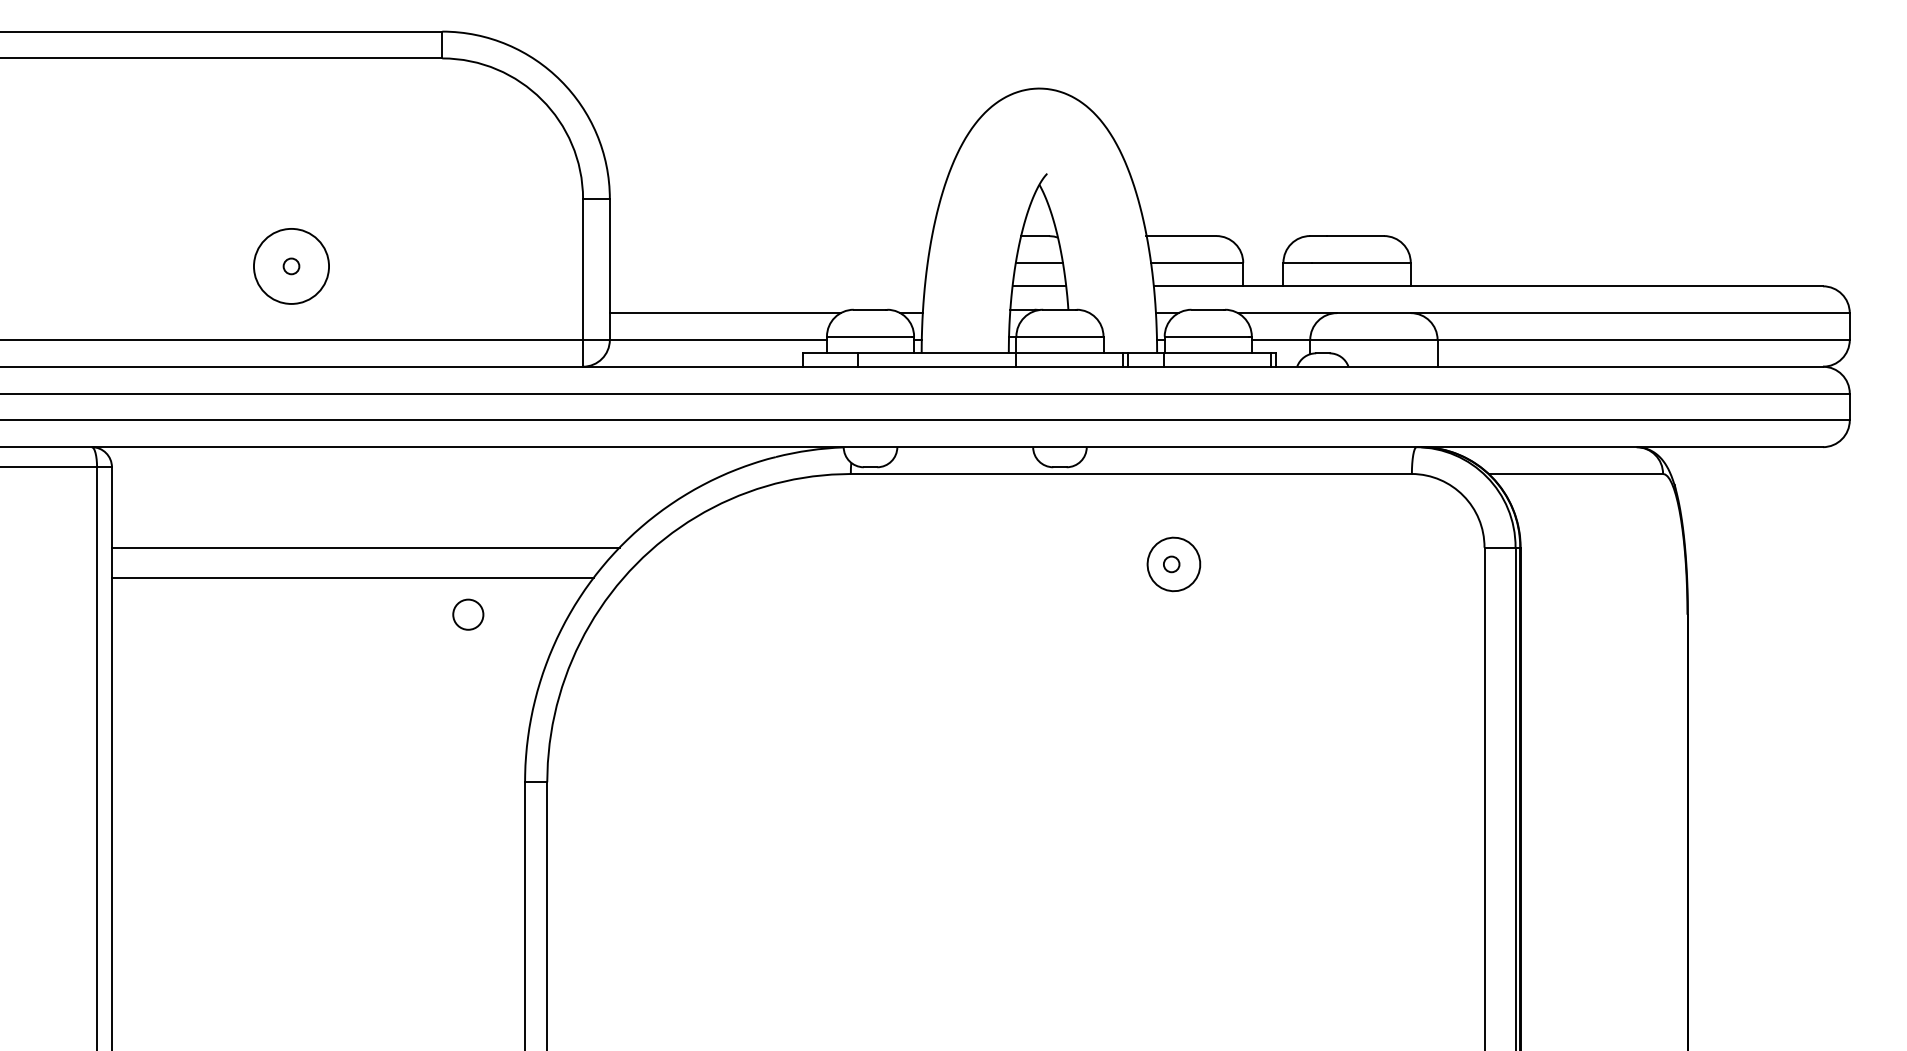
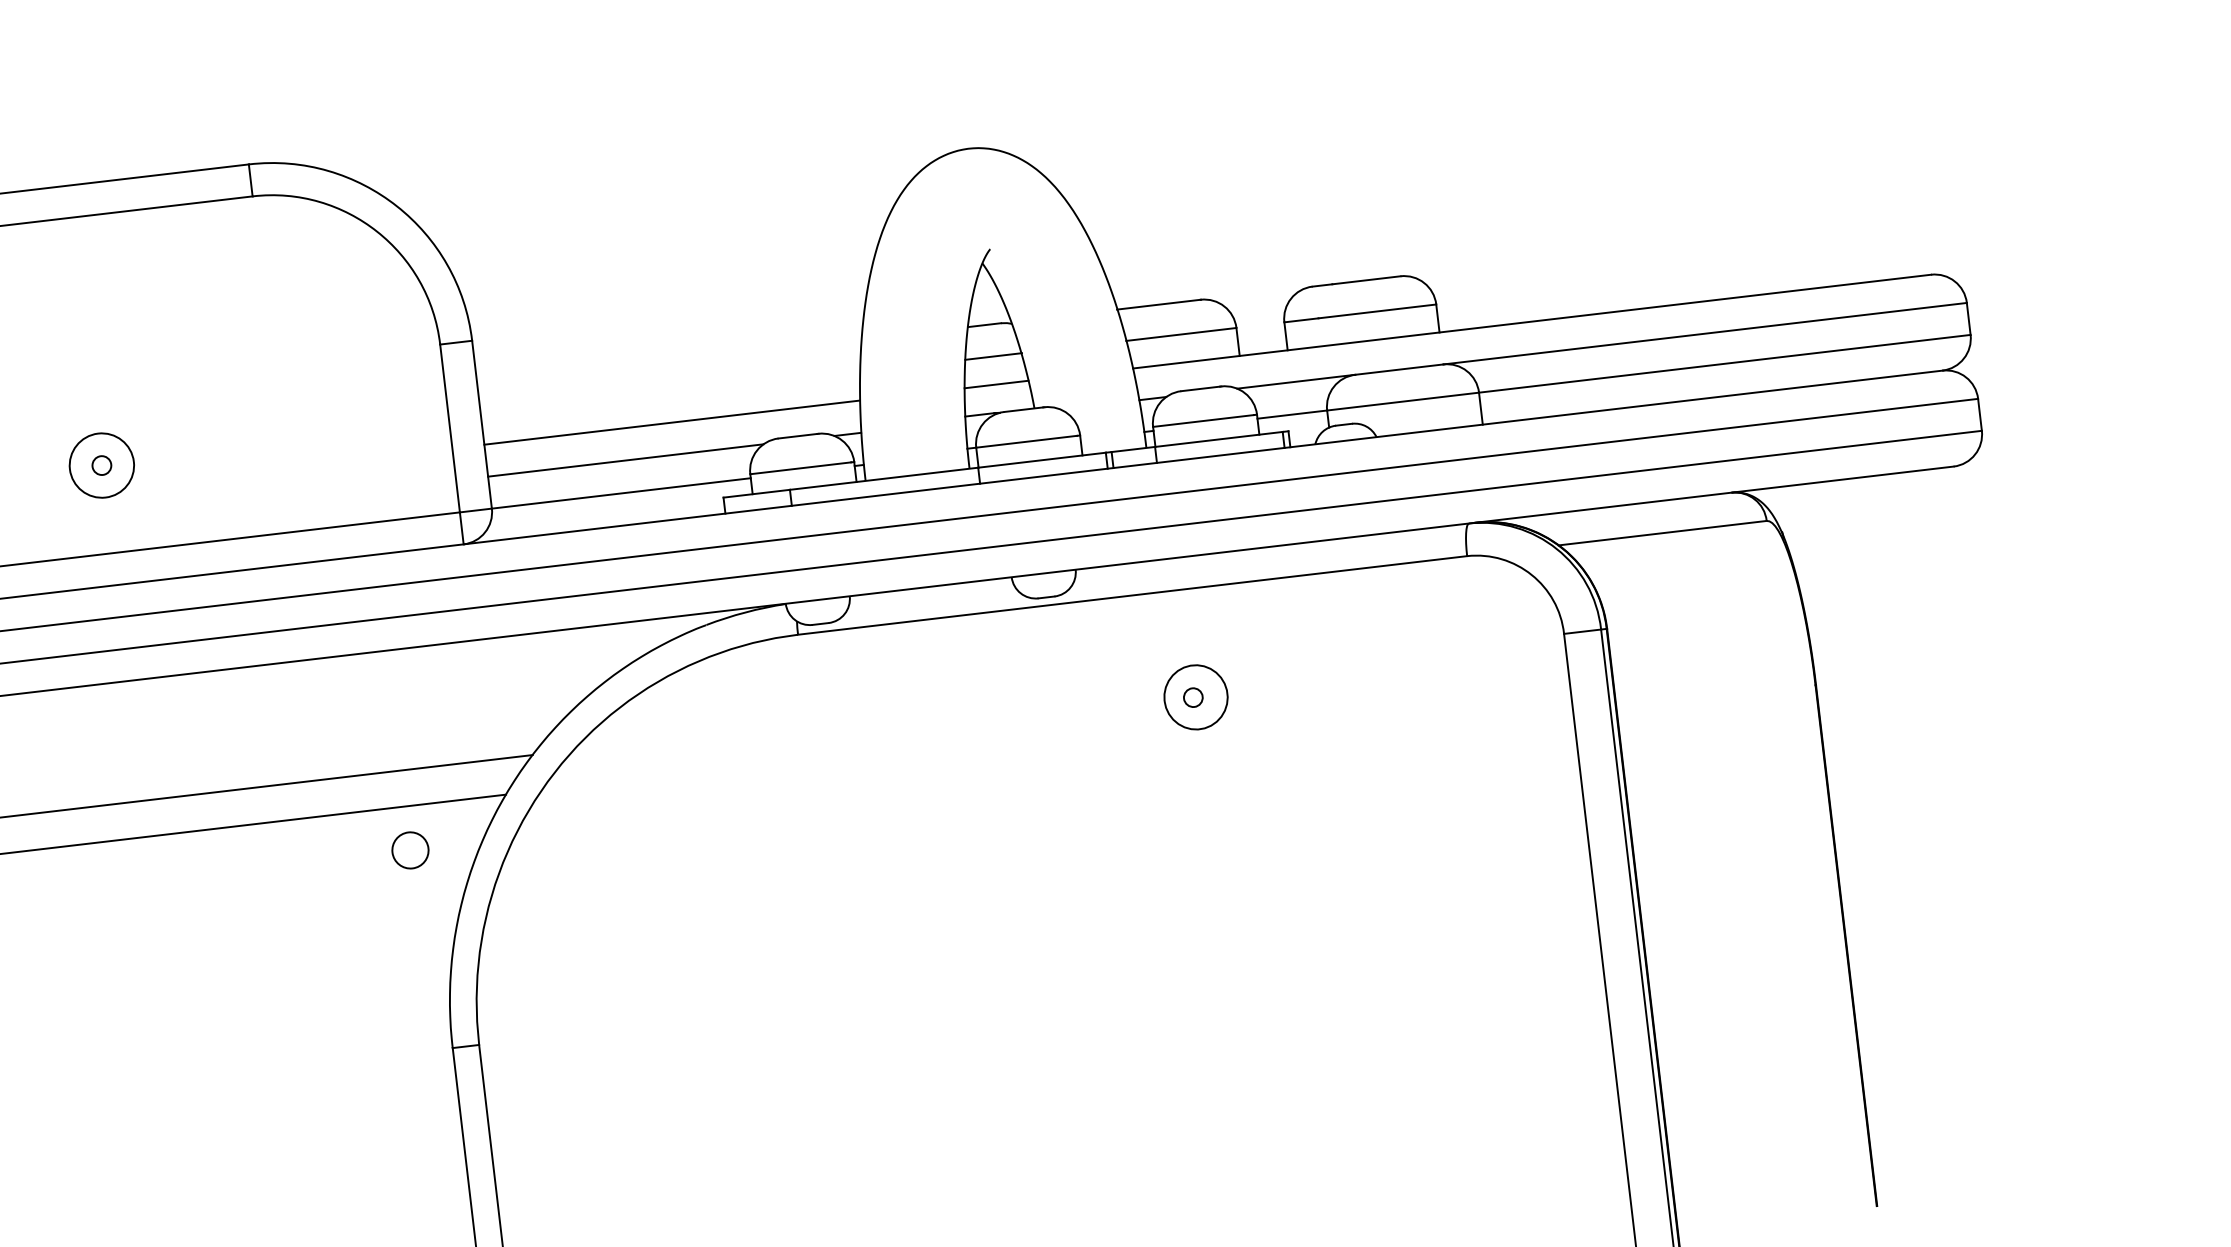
circle: (291, 266) -> (101, 465), size x0.71
line: (766, 286) -> (671, 422), added
circle: (468, 614) -> (410, 850), moved

